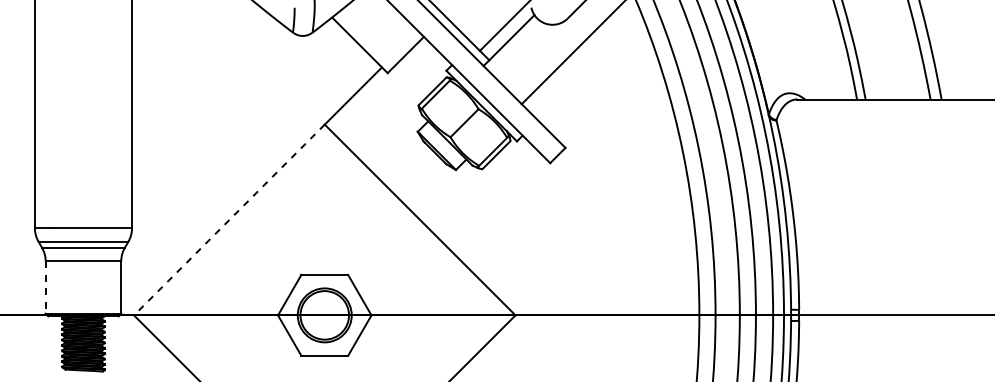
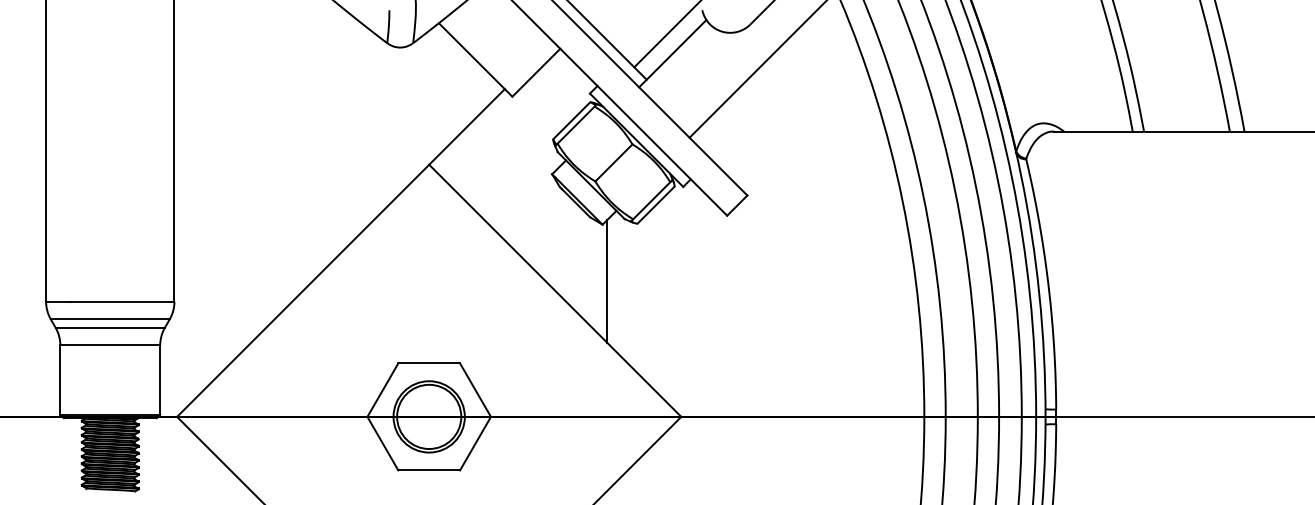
line: (459, 212) -> (607, 281), added
line: (228, 220) -> (302, 291), dashed -> solid
line: (45, 287) -> (60, 380), dashed -> solid

